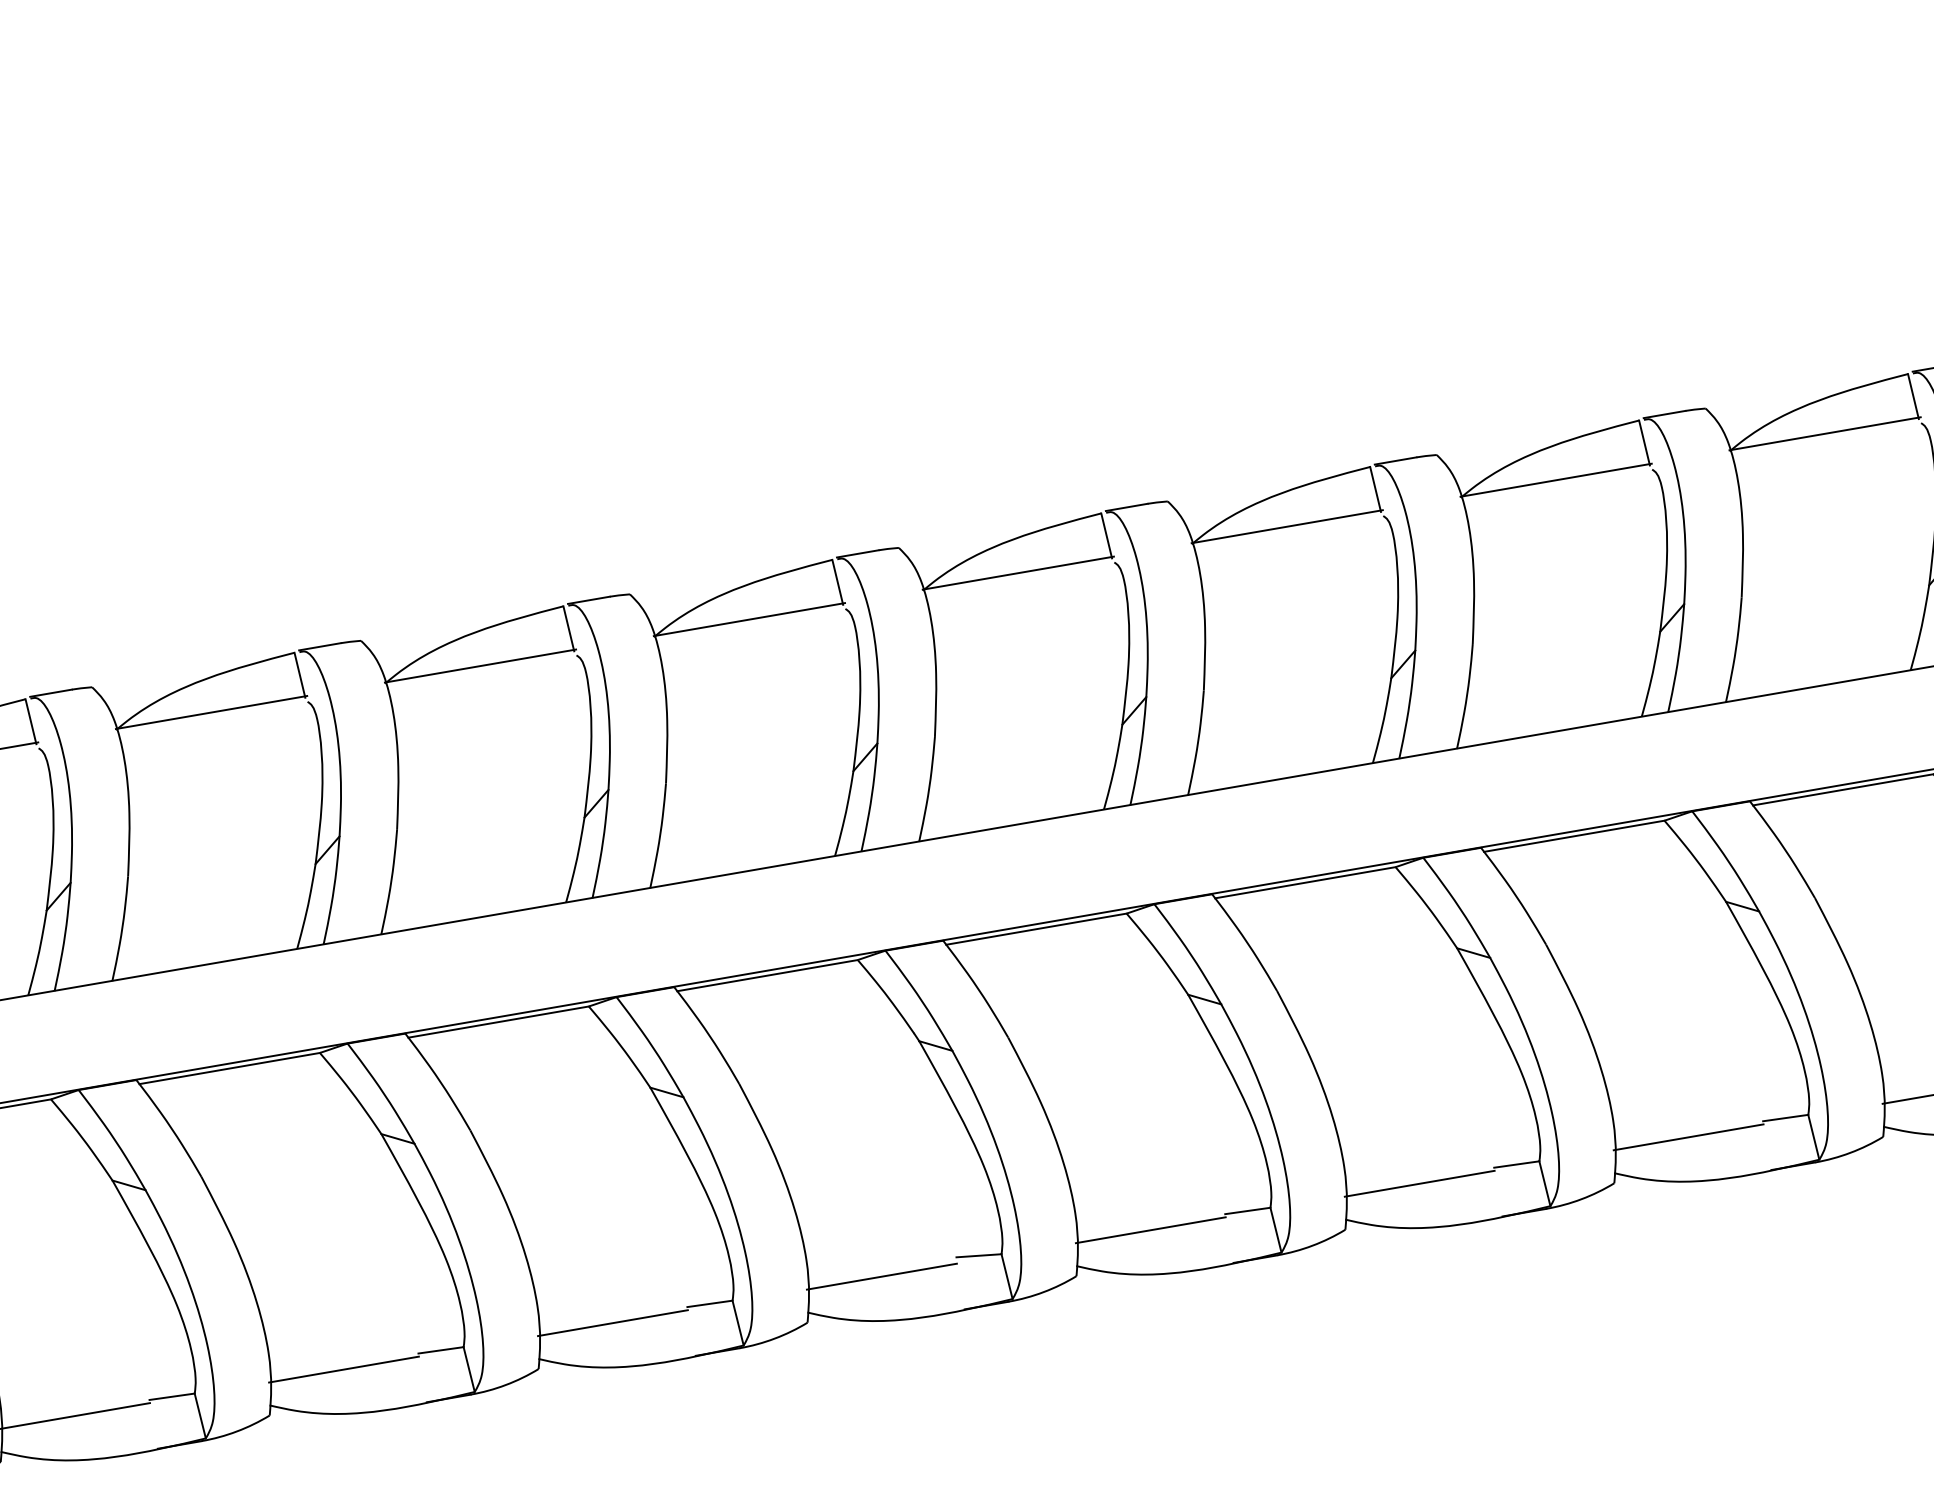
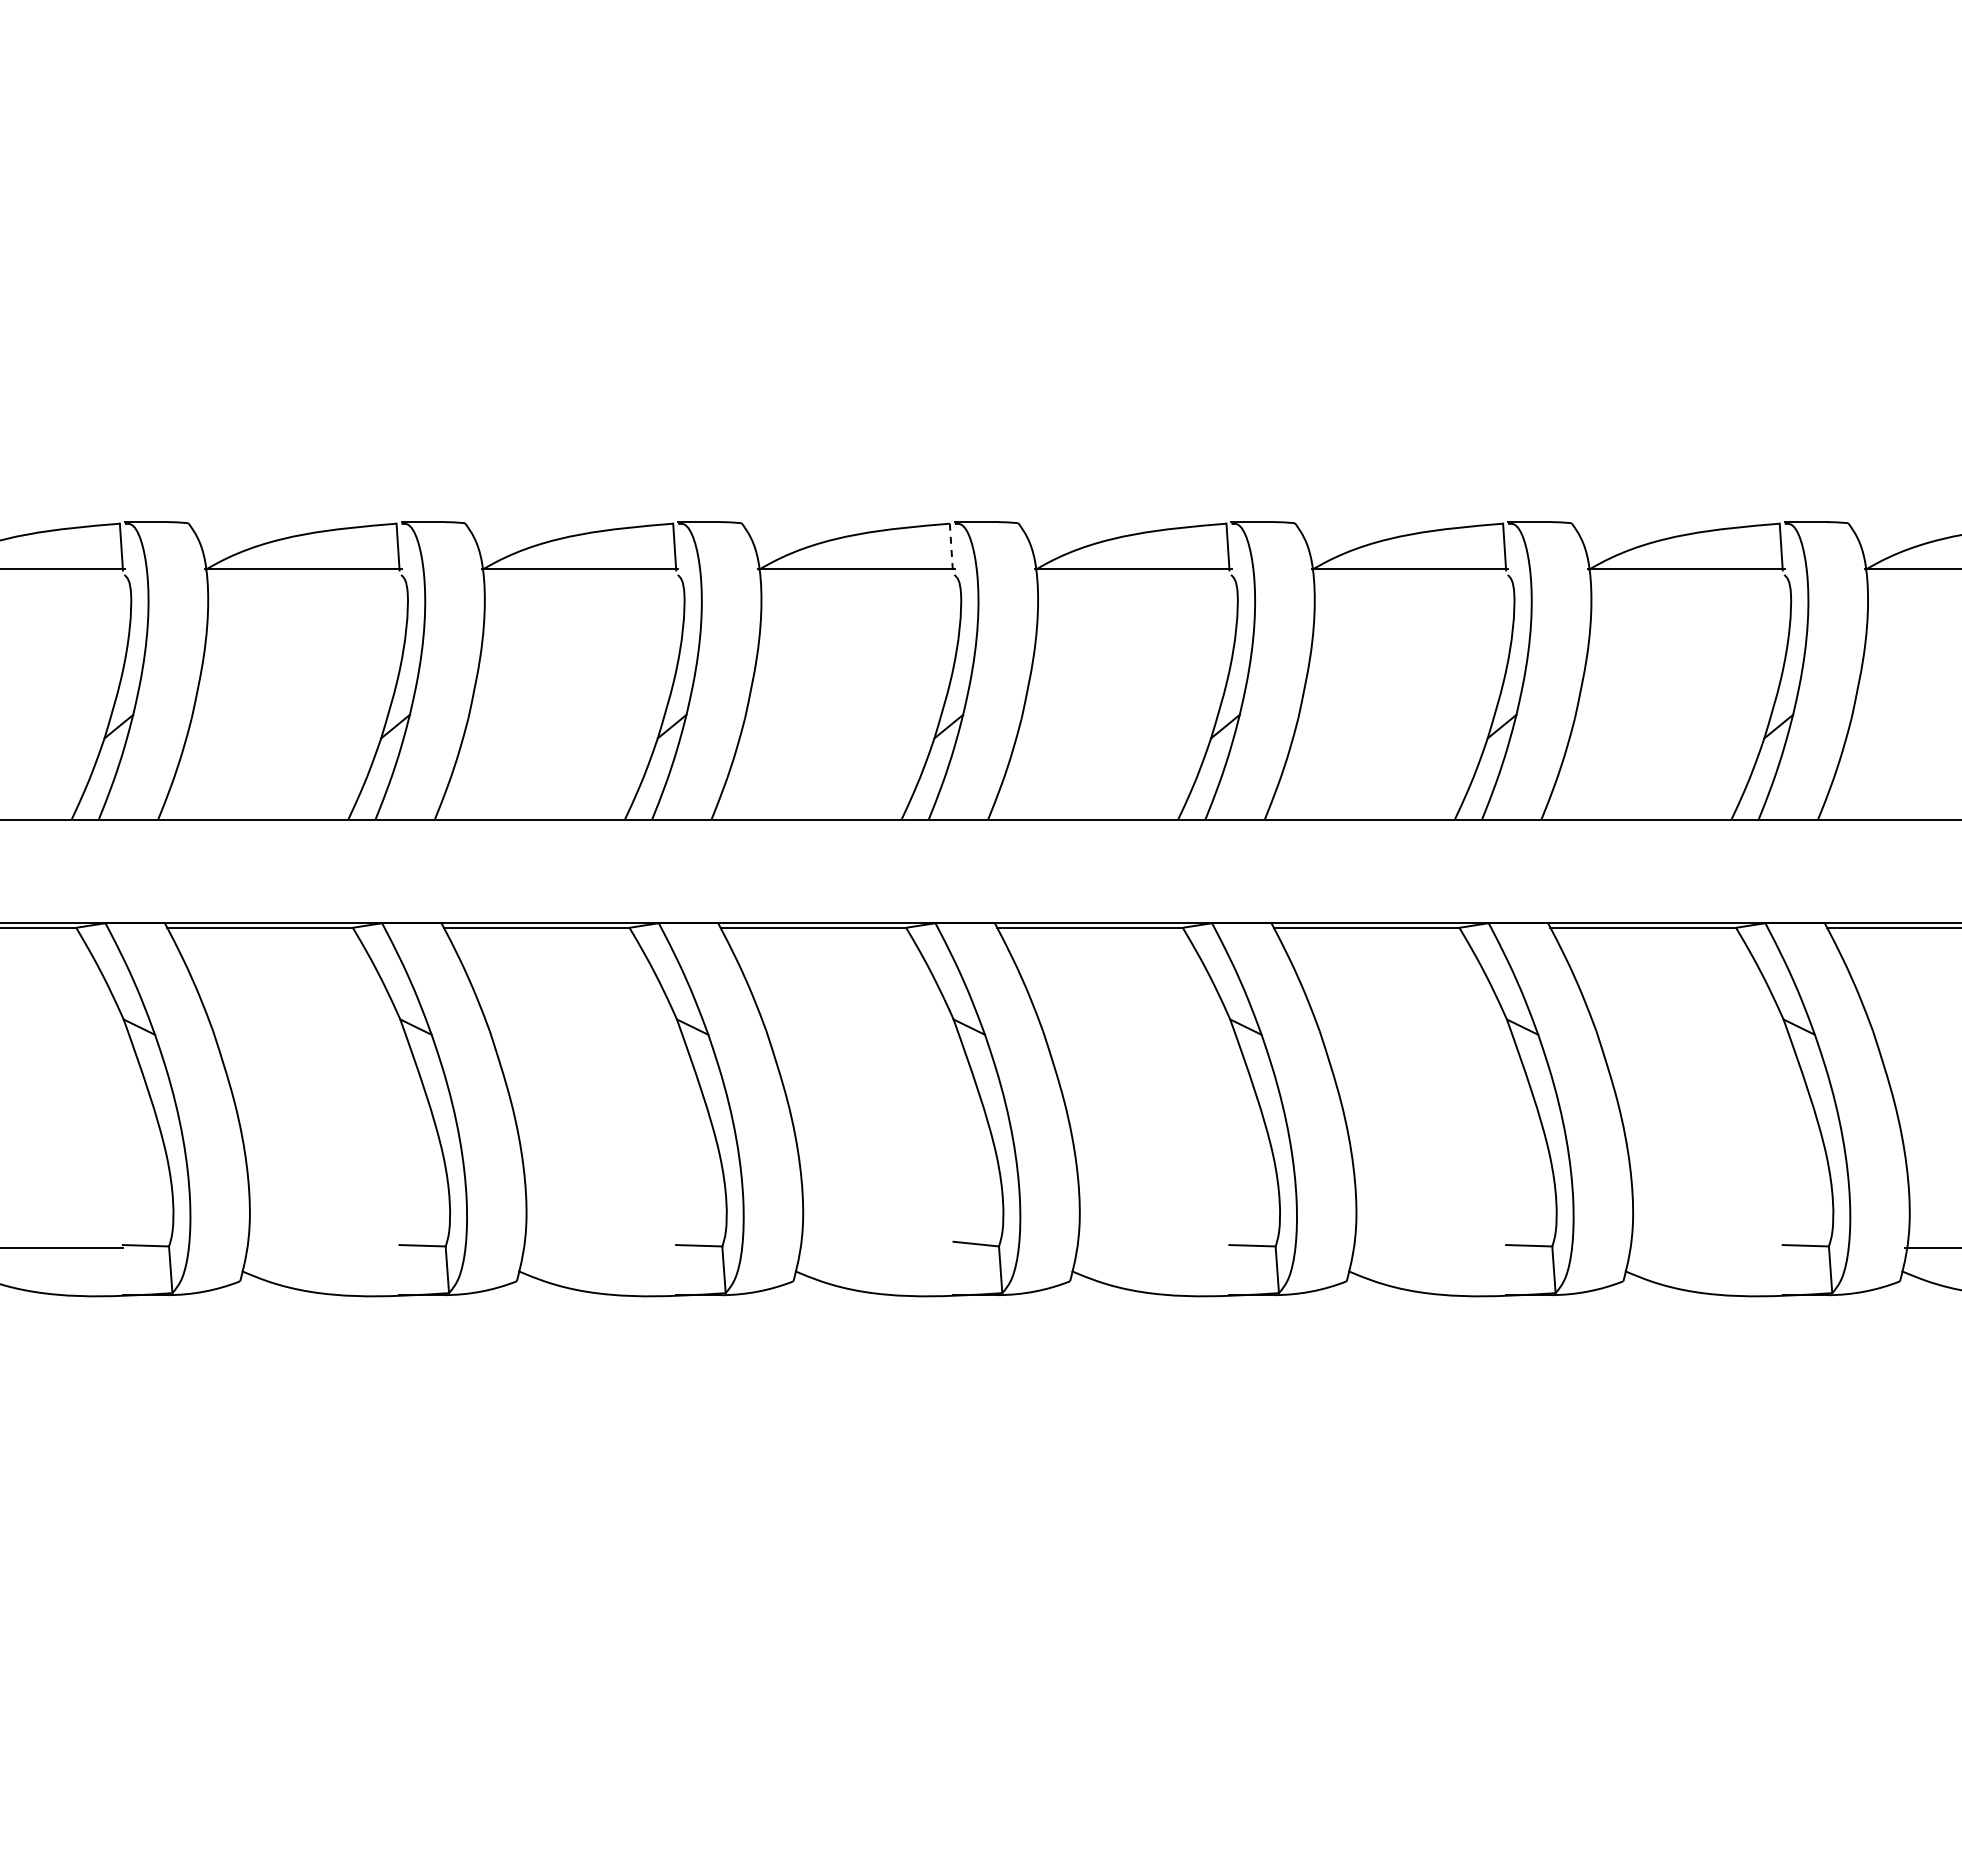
line: (837, 582) -> (951, 547), solid -> dashed
line: (1688, 1137) -> (1705, 1248), removed
line: (1419, 1184) -> (1428, 1248), removed
line: (1151, 1230) -> (1152, 1248), removed
line: (881, 1276) -> (875, 1248), removed
line: (612, 1323) -> (598, 1248), removed
line: (344, 1369) -> (322, 1248), removed

